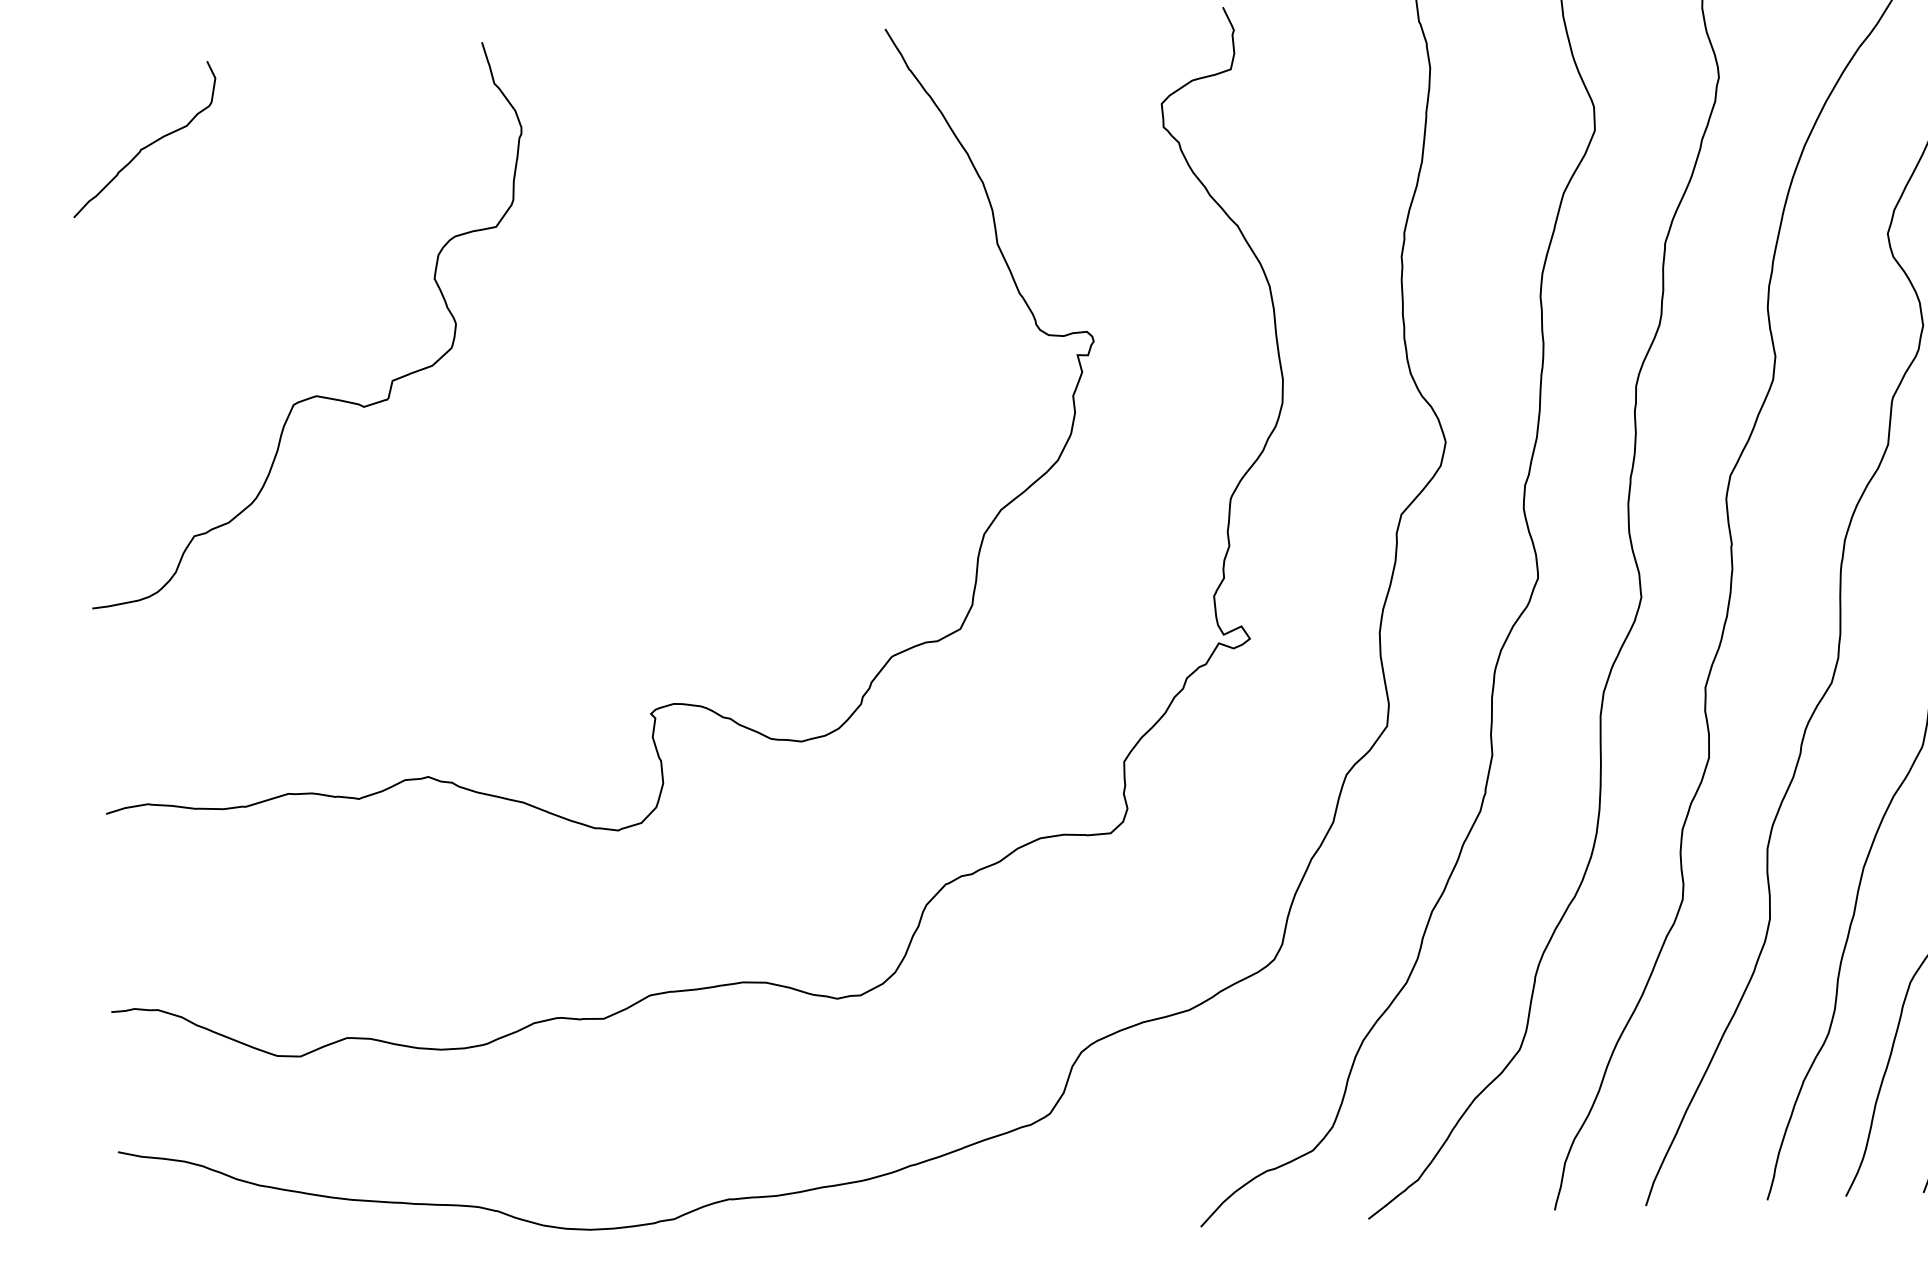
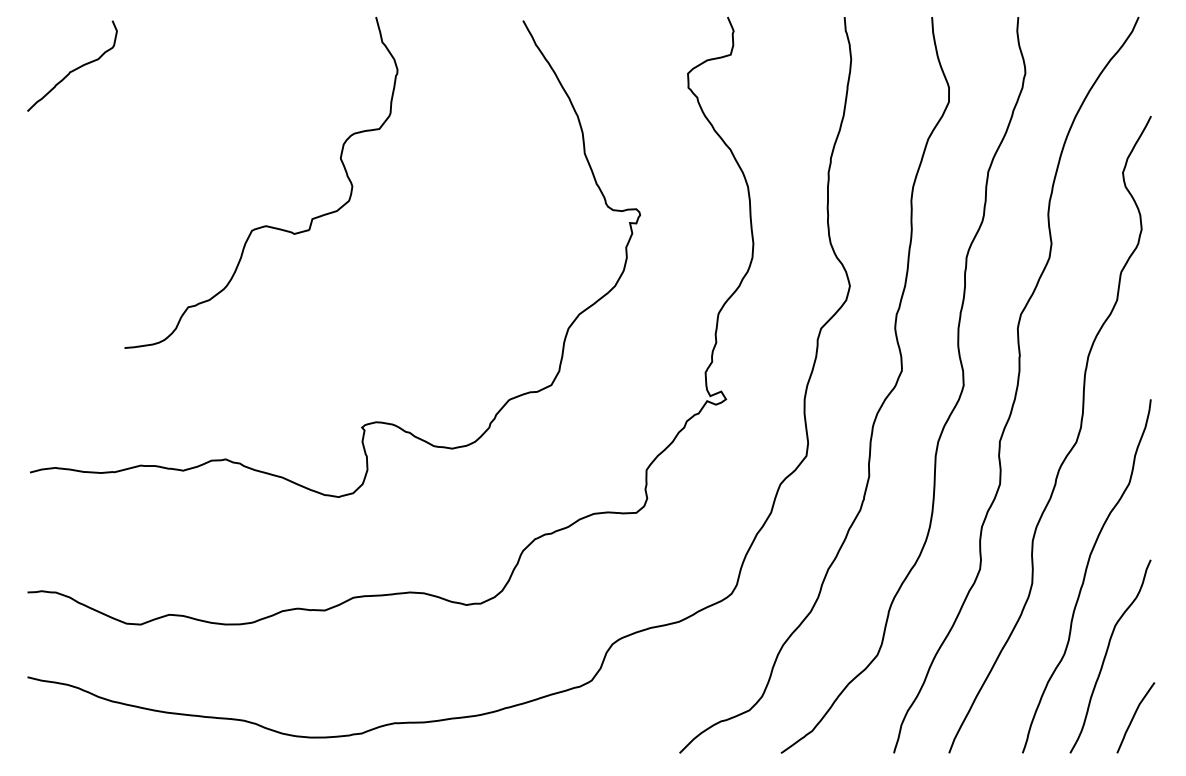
curve: (312, 395) -> (263, 225), moved

